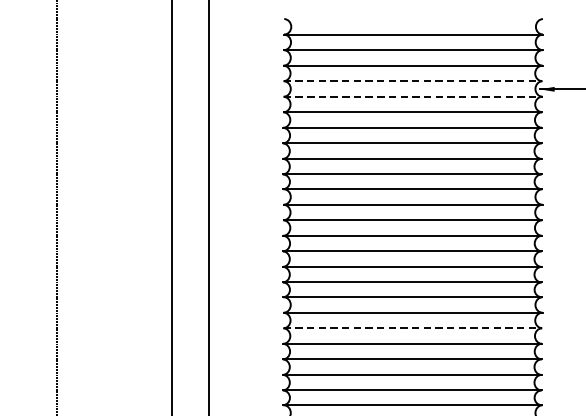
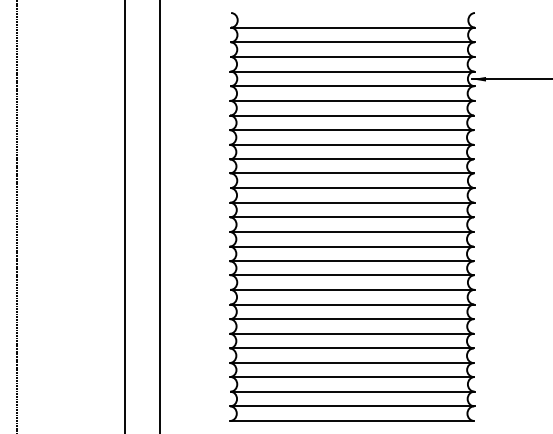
line: (413, 81) -> (352, 71), dashed -> solid
line: (414, 97) -> (353, 86), dashed -> solid
line: (413, 328) -> (352, 304), dashed -> solid

